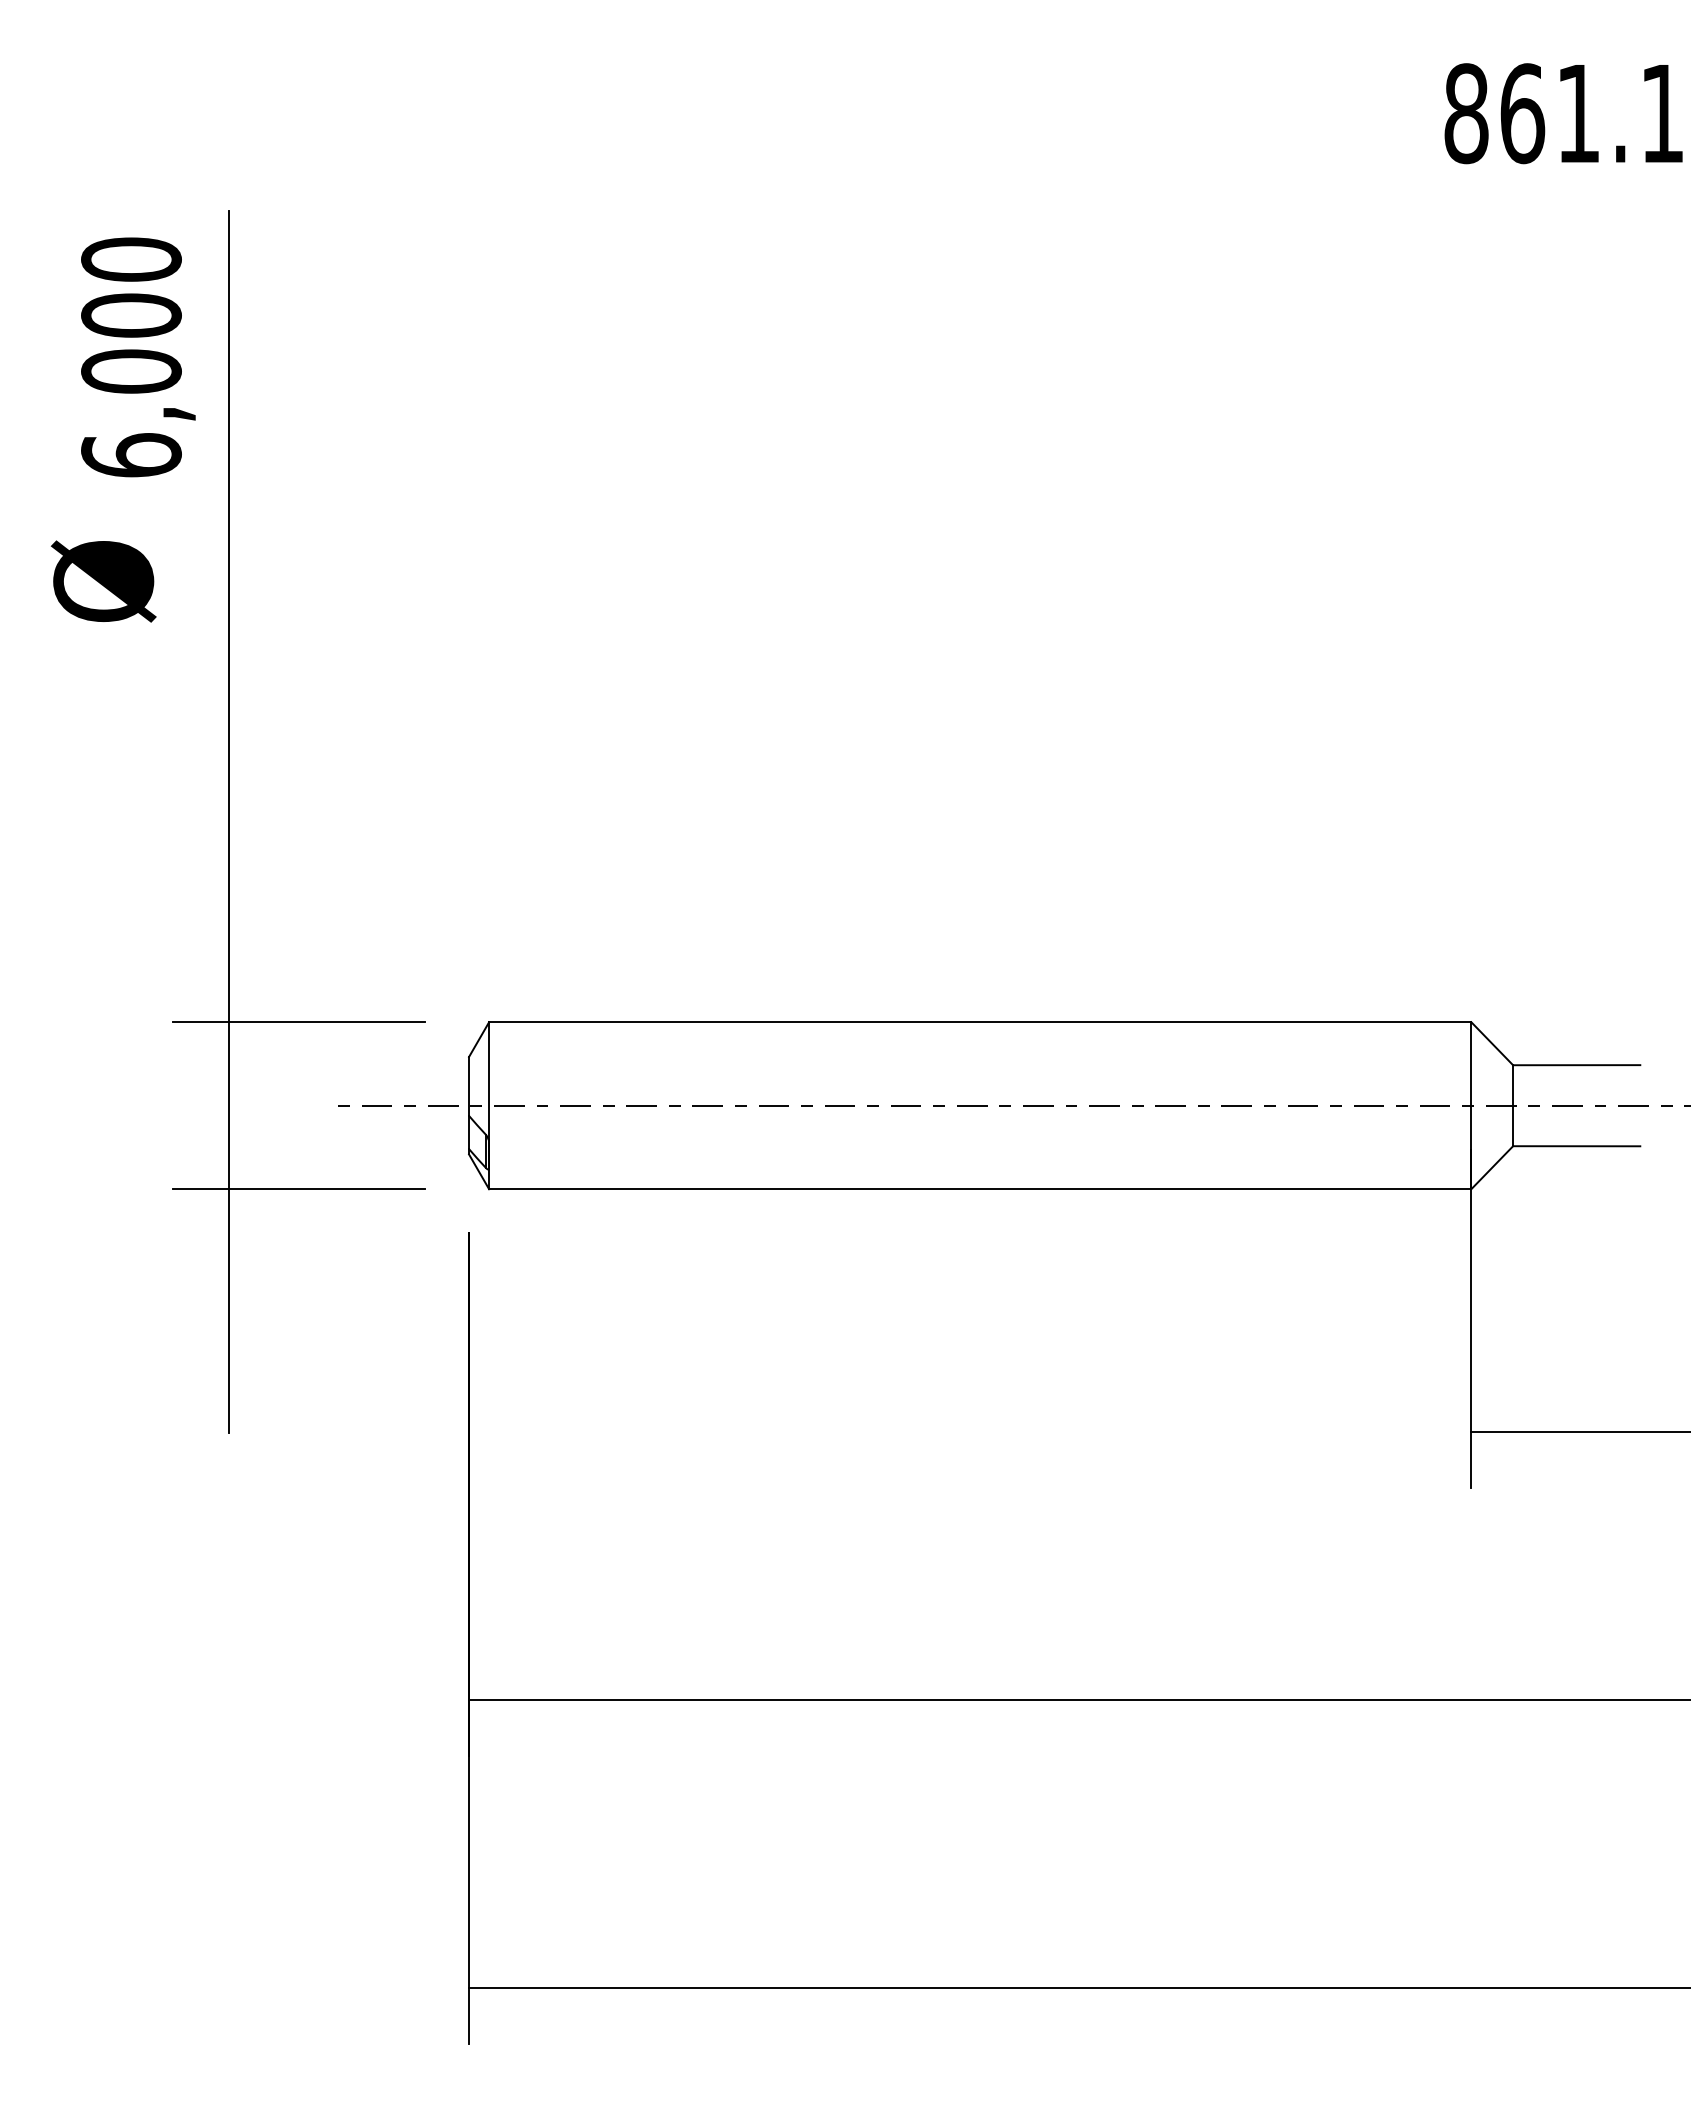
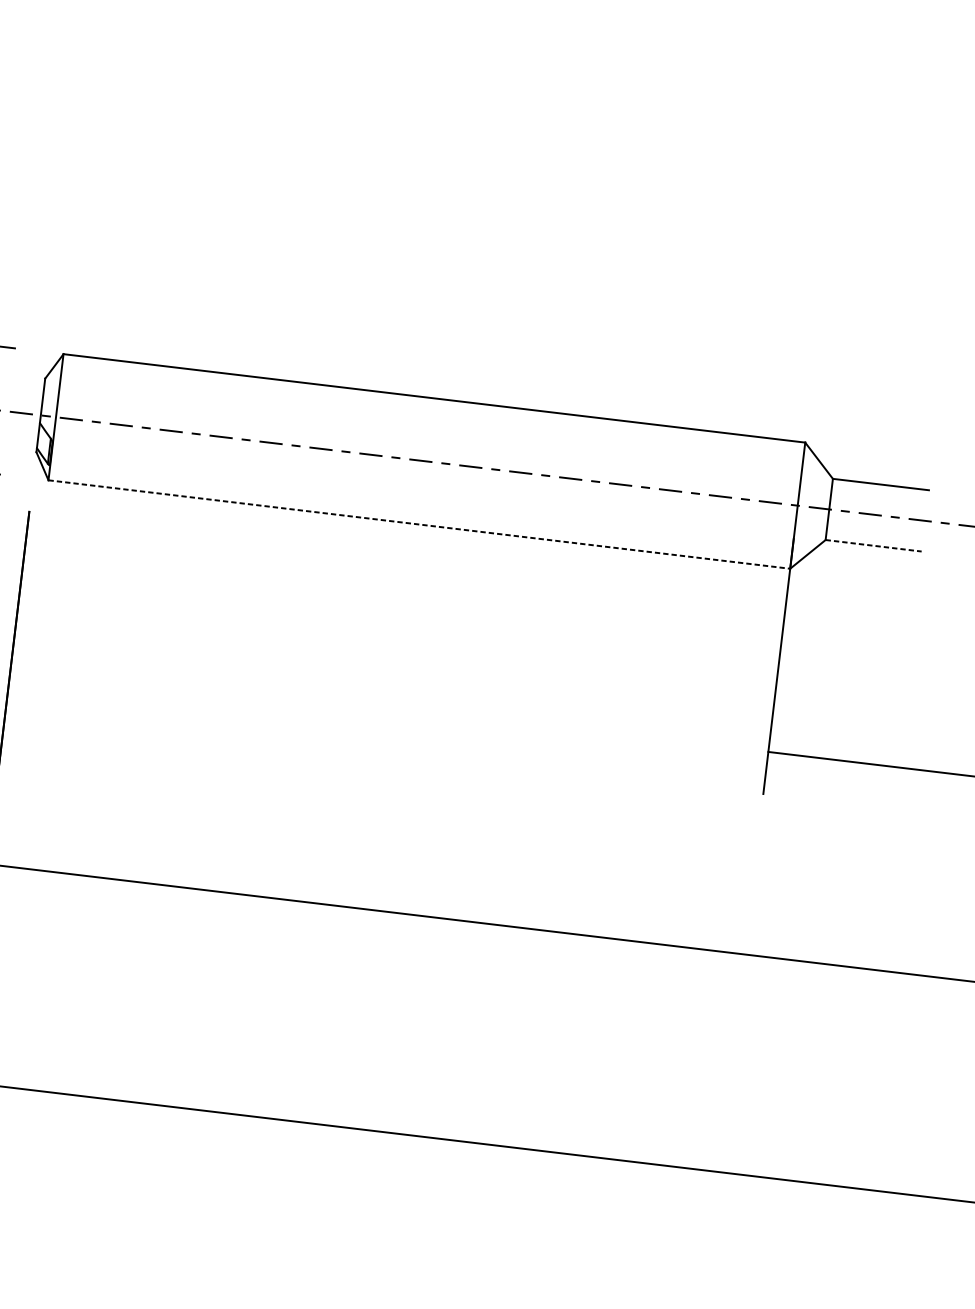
line: (1576, 1146) -> (873, 545), solid -> dashed
line: (980, 1189) -> (419, 524), solid -> dashed

